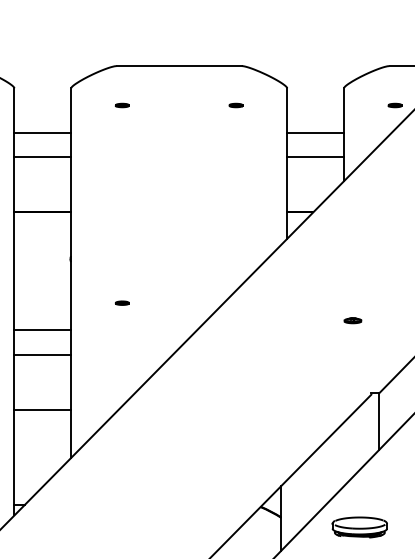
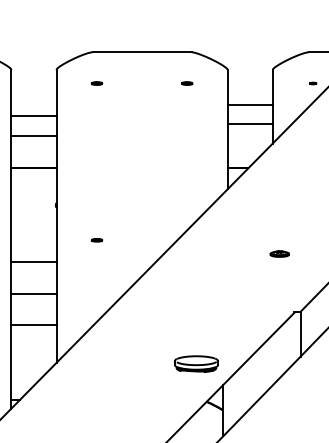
part: (394, 105) -> (312, 83), size x0.6
line: (42, 132) -> (33, 116), moved
line: (42, 156) -> (33, 135), moved
part: (352, 320) -> (279, 254), size x1.4
line: (42, 354) -> (33, 293), moved
part: (359, 527) -> (196, 364), moved

